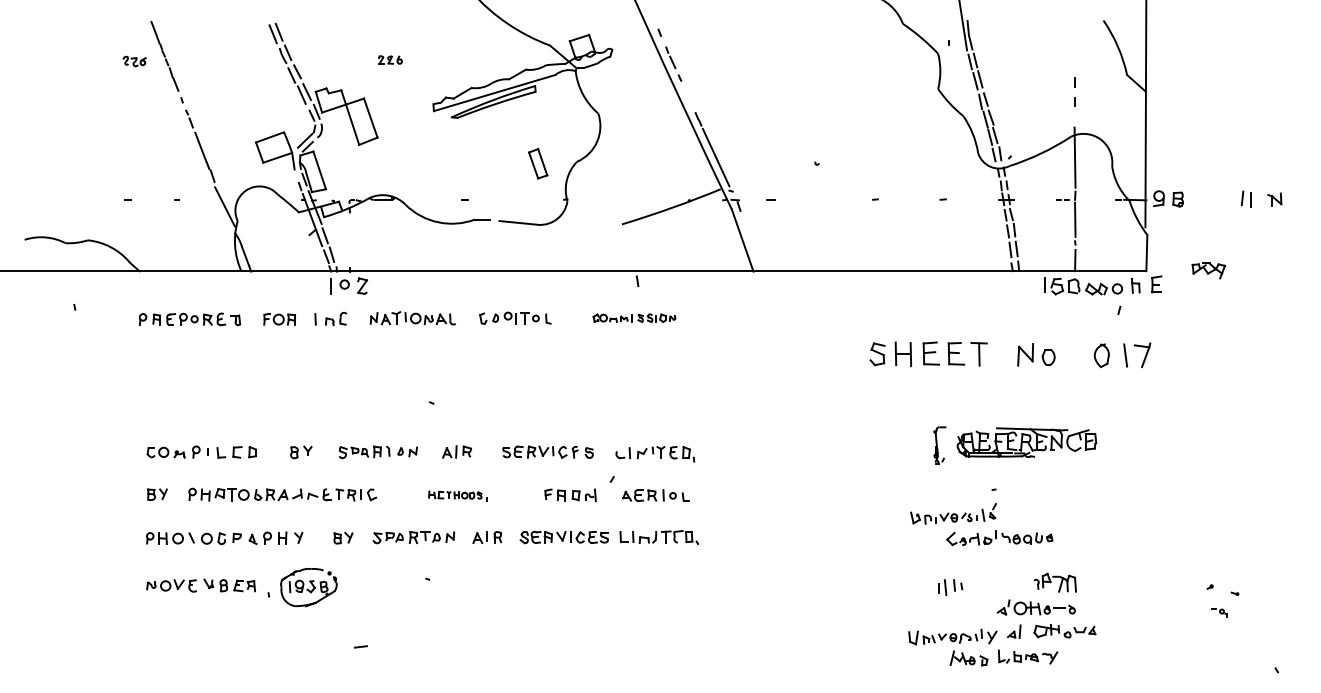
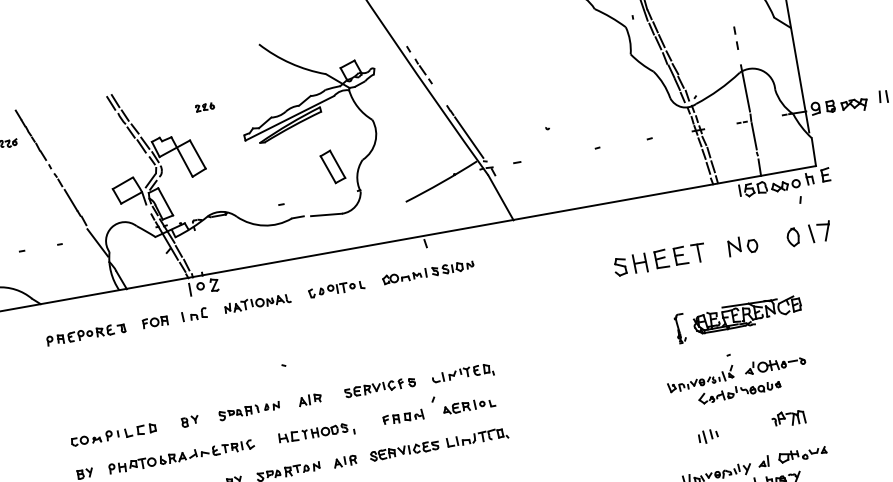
part: (538, 163) -> (333, 166), size x1.43
part: (1208, 270) -> (854, 105), moved
part: (634, 317) -> (428, 271), size x1.43
part: (457, 495) -> (316, 433), size x1.67
part: (1035, 607) -> (774, 364), moved

